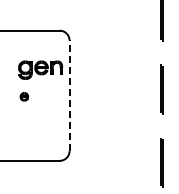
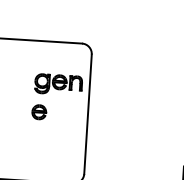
line: (69, 95) -> (88, 113), dashed -> solid
part: (24, 96) -> (39, 111), size x1.67

